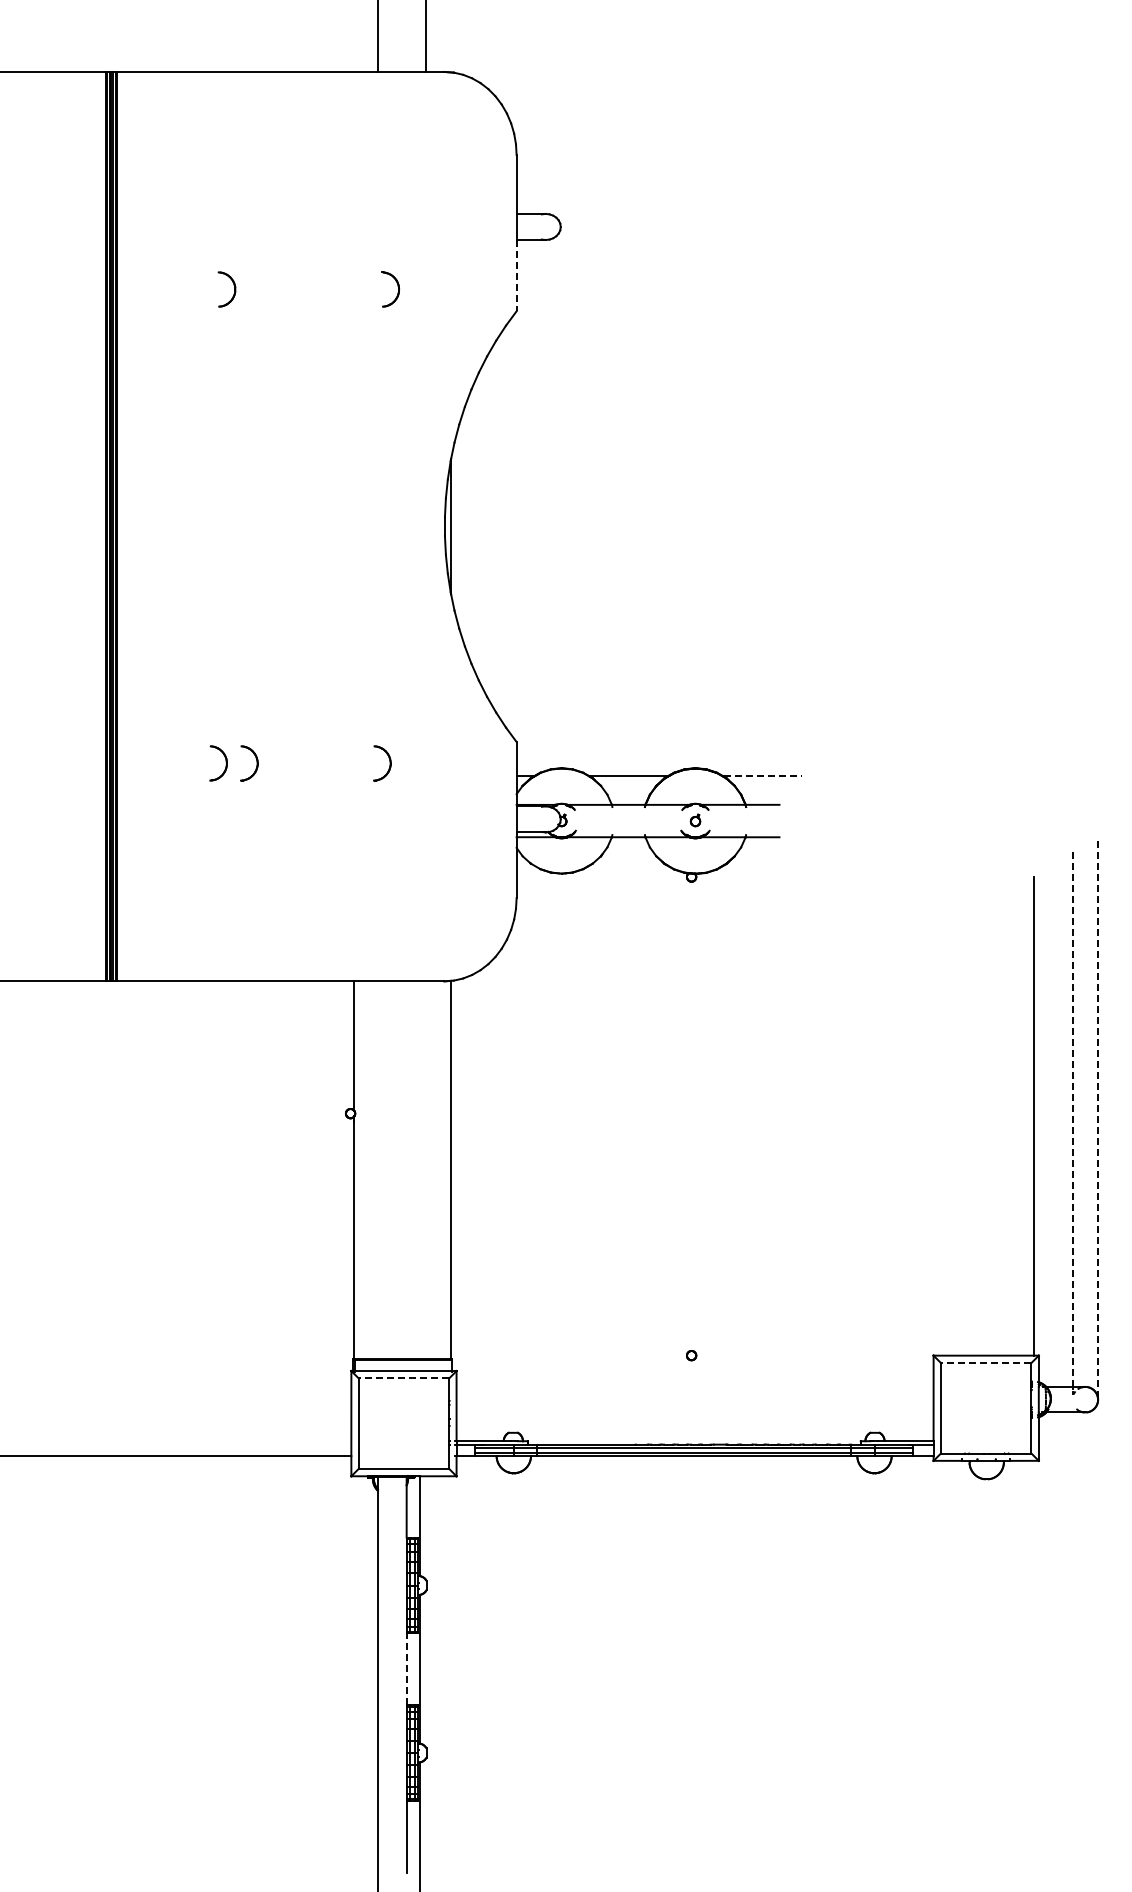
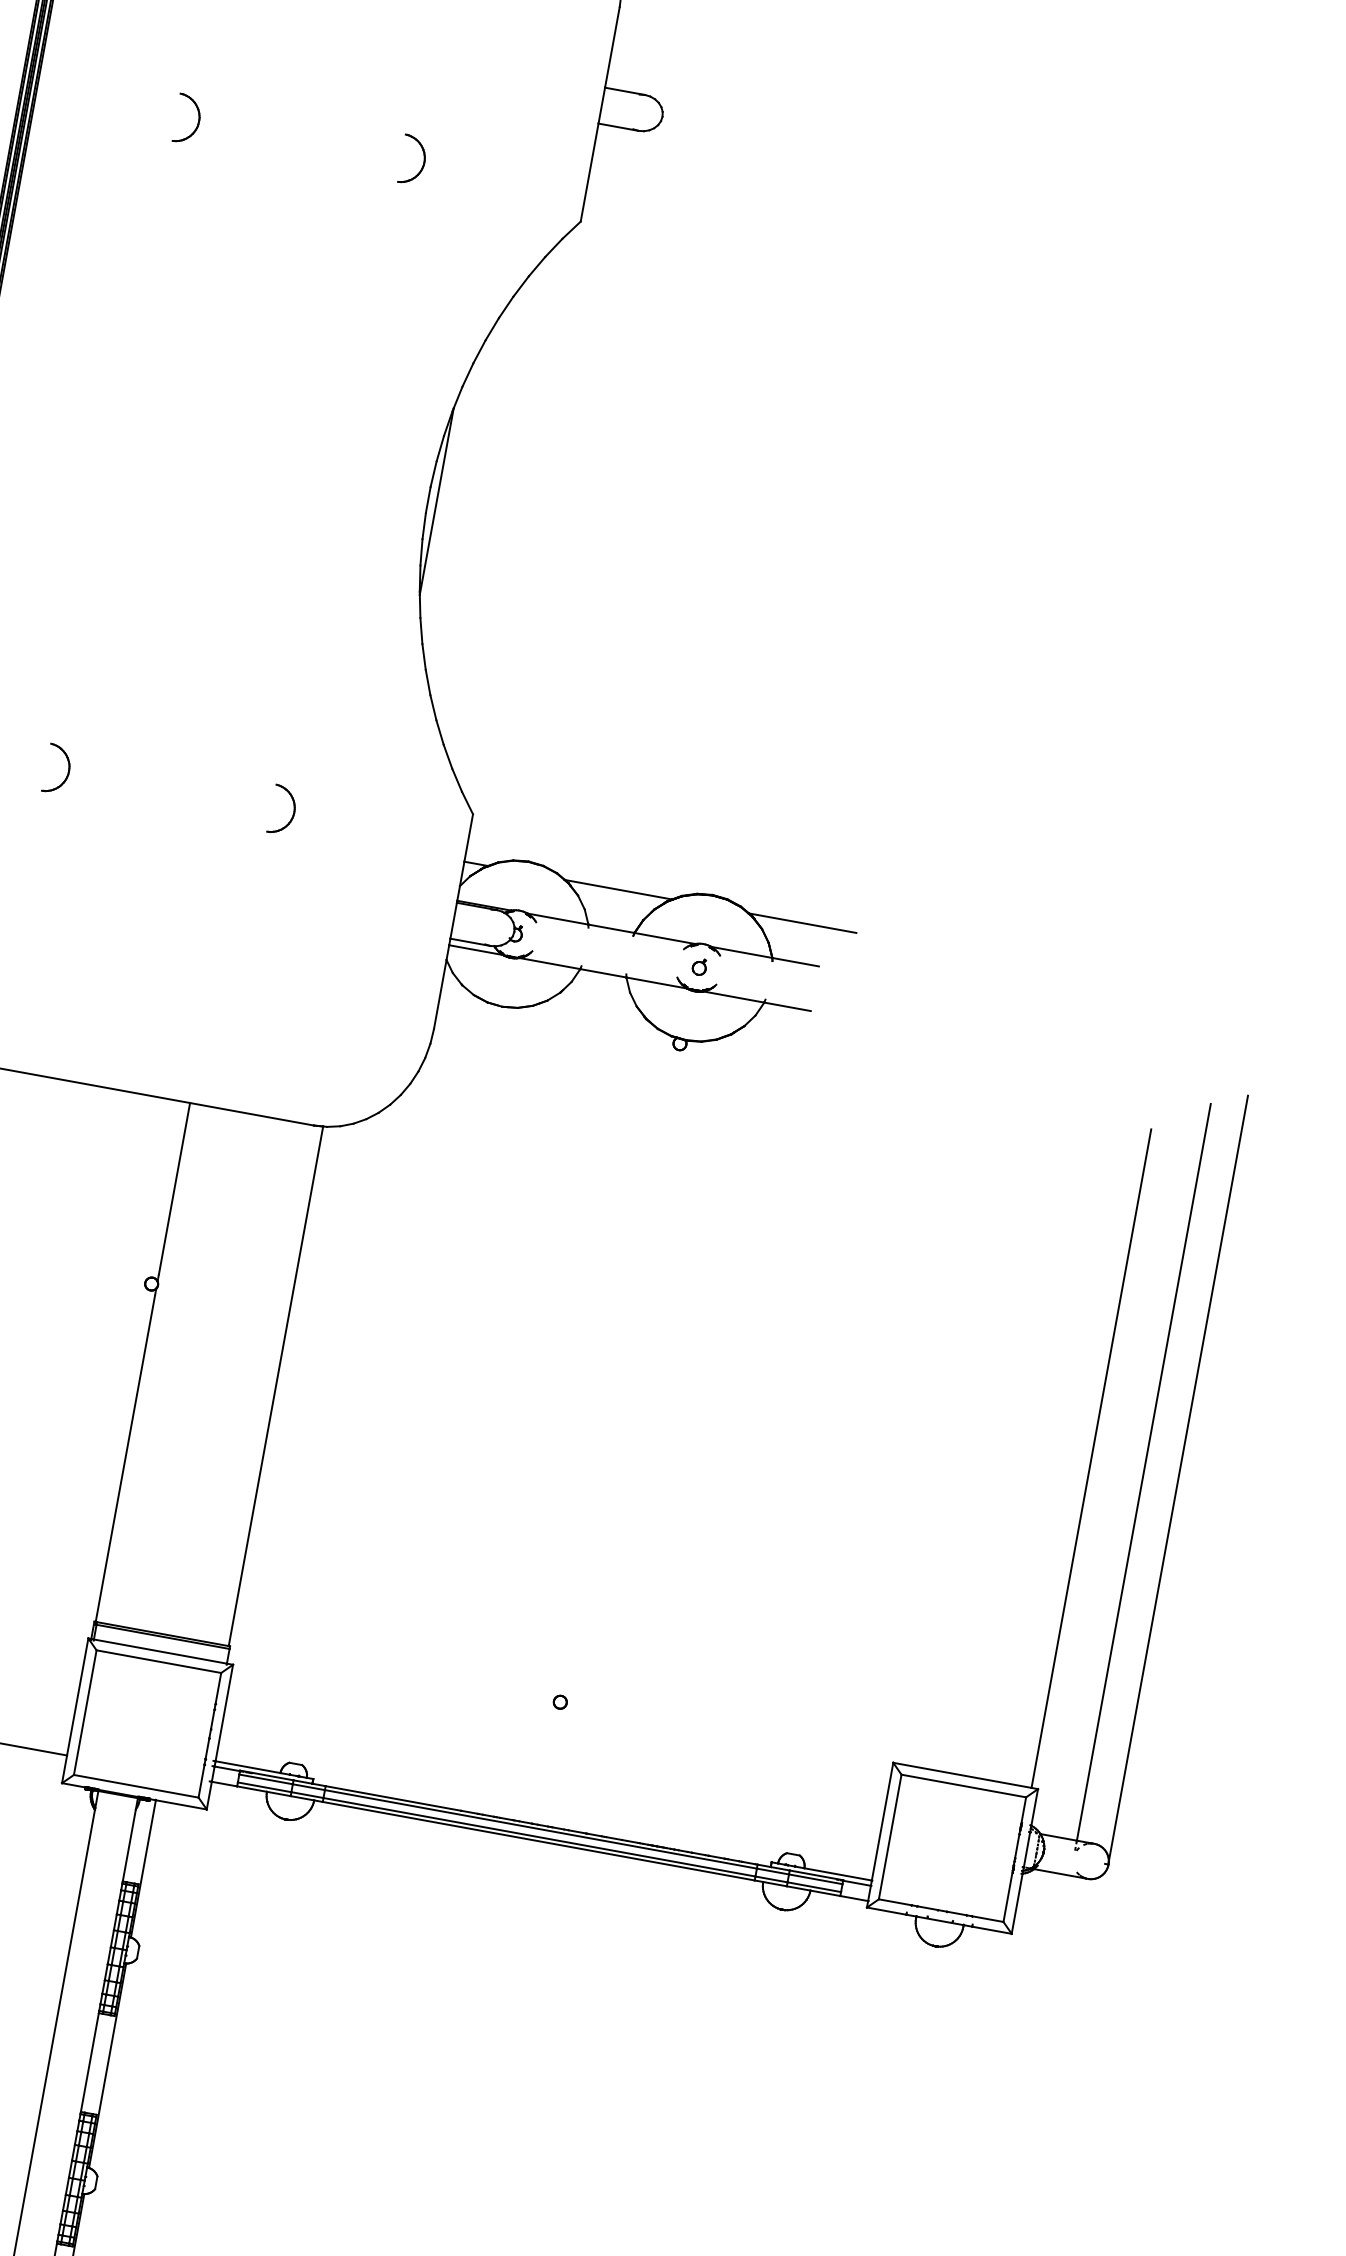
line: (516, 275) -> (589, 172), dashed -> solid
part: (256, 763) -> (109, 778), removed
line: (762, 776) -> (802, 923), dashed -> solid
line: (1072, 1119) -> (1143, 1472), dashed -> solid
line: (1097, 1119) -> (1177, 1478), dashed -> solid
line: (985, 1362) -> (962, 1785), dashed -> solid
line: (403, 1378) -> (158, 1661), dashed -> solid
line: (406, 1669) -> (89, 2062), dashed -> solid

